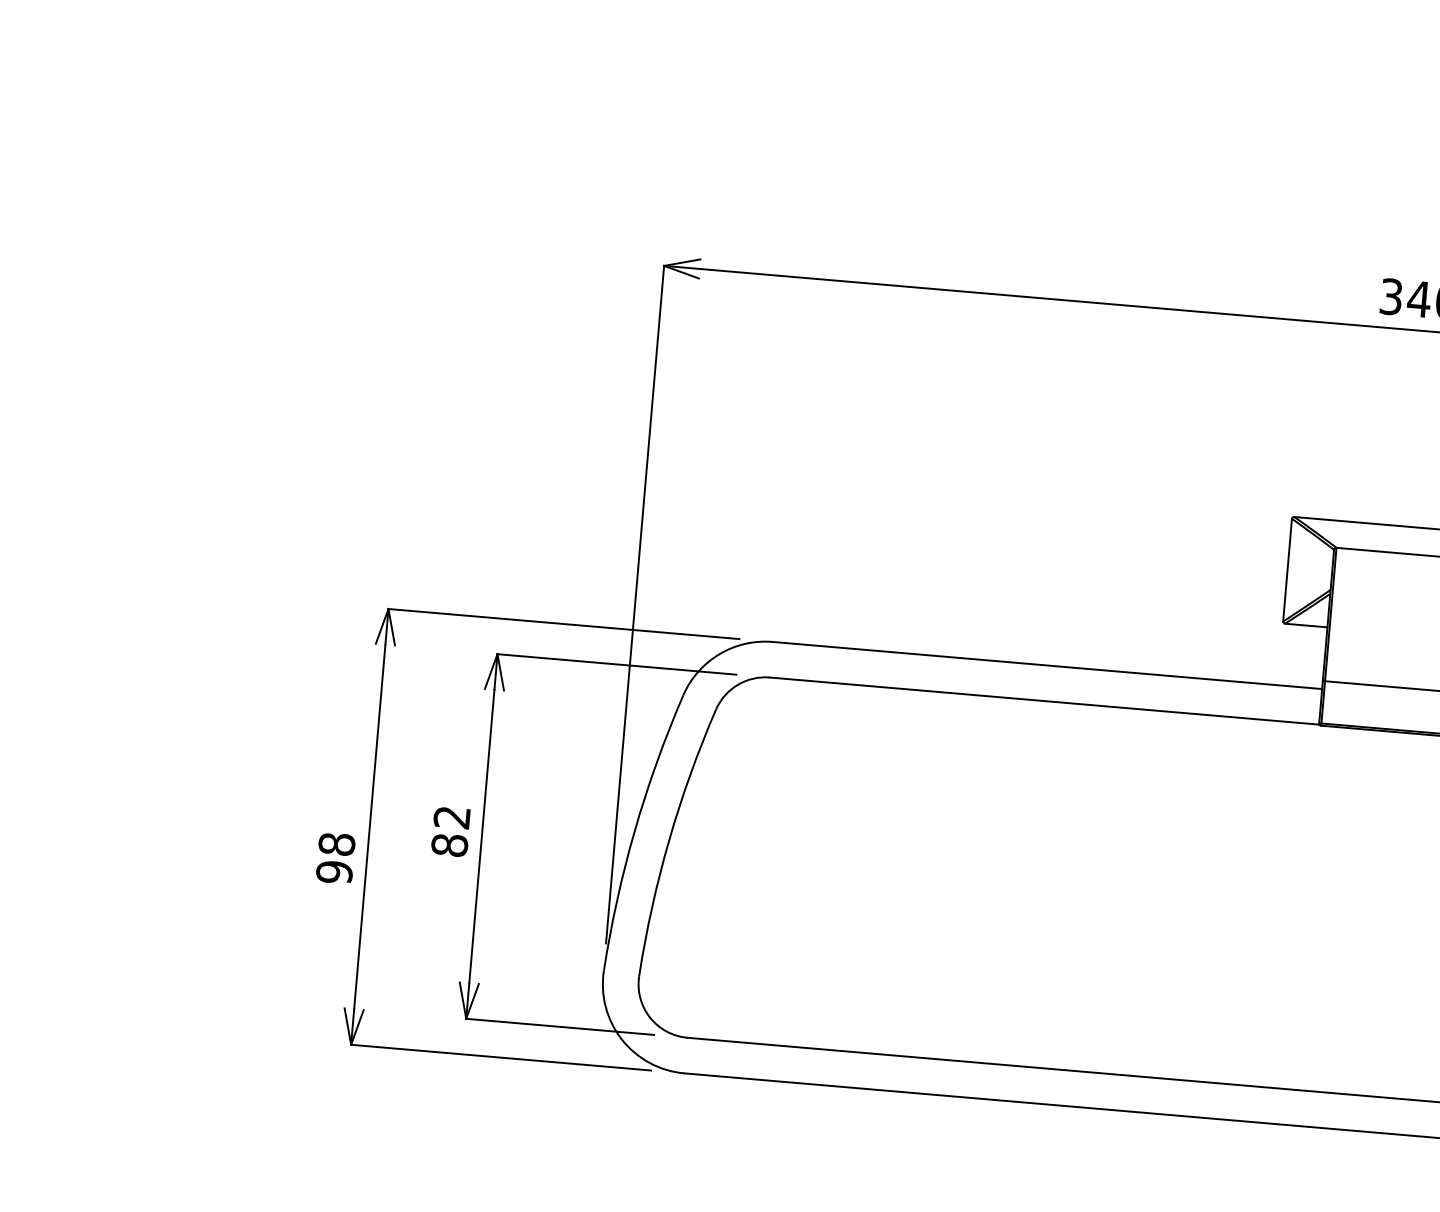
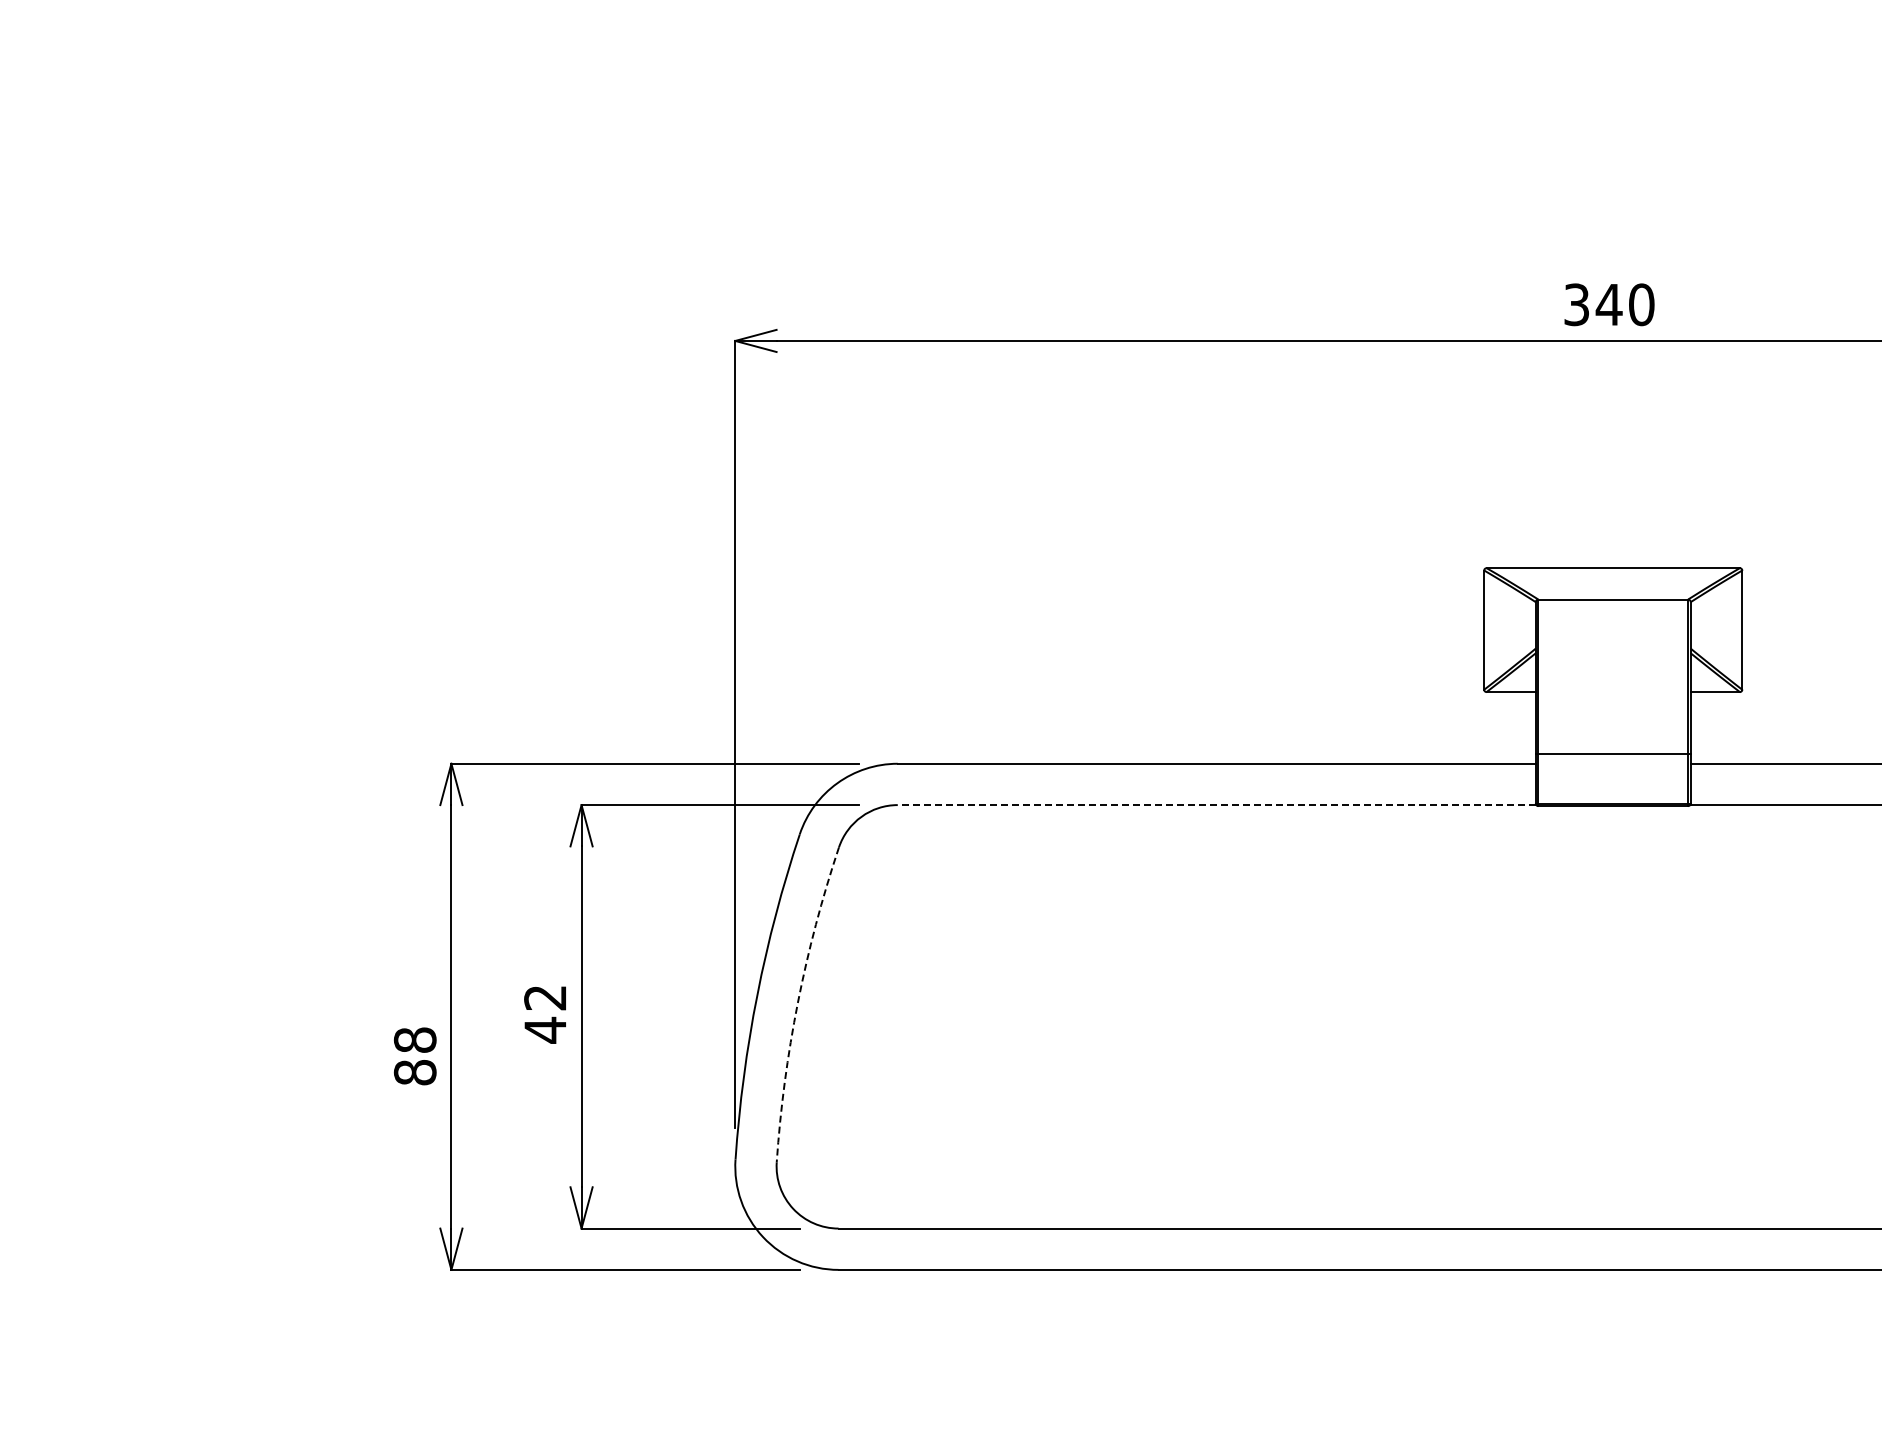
line: (1044, 701) -> (1216, 805), solid -> dashed
arc: (668, 840) -> (797, 1002), solid -> dashed
text: (449, 844) -> (545, 1029), 82 -> 42
text: (334, 872) -> (415, 1072), 98 -> 88

